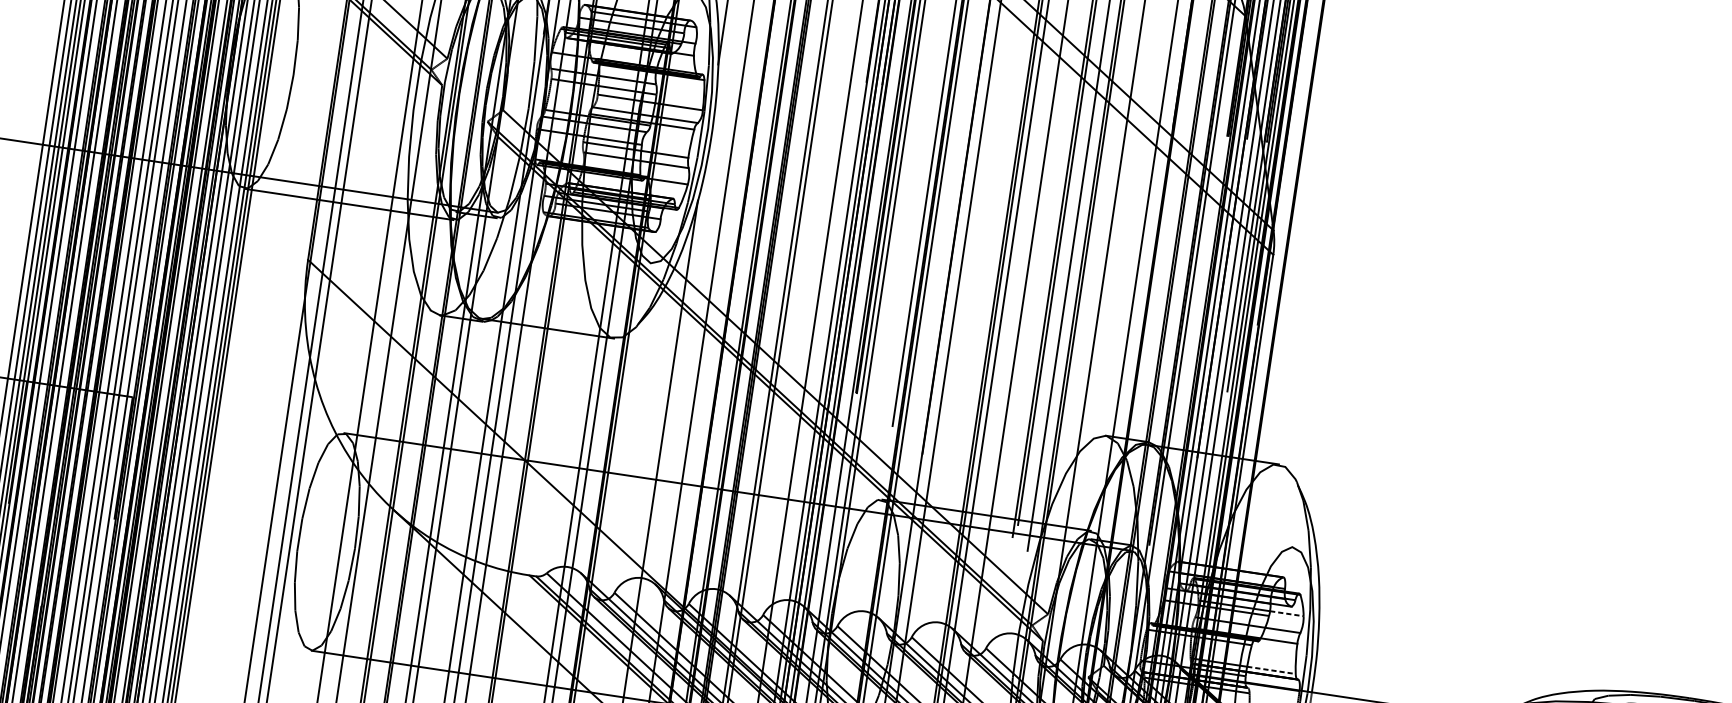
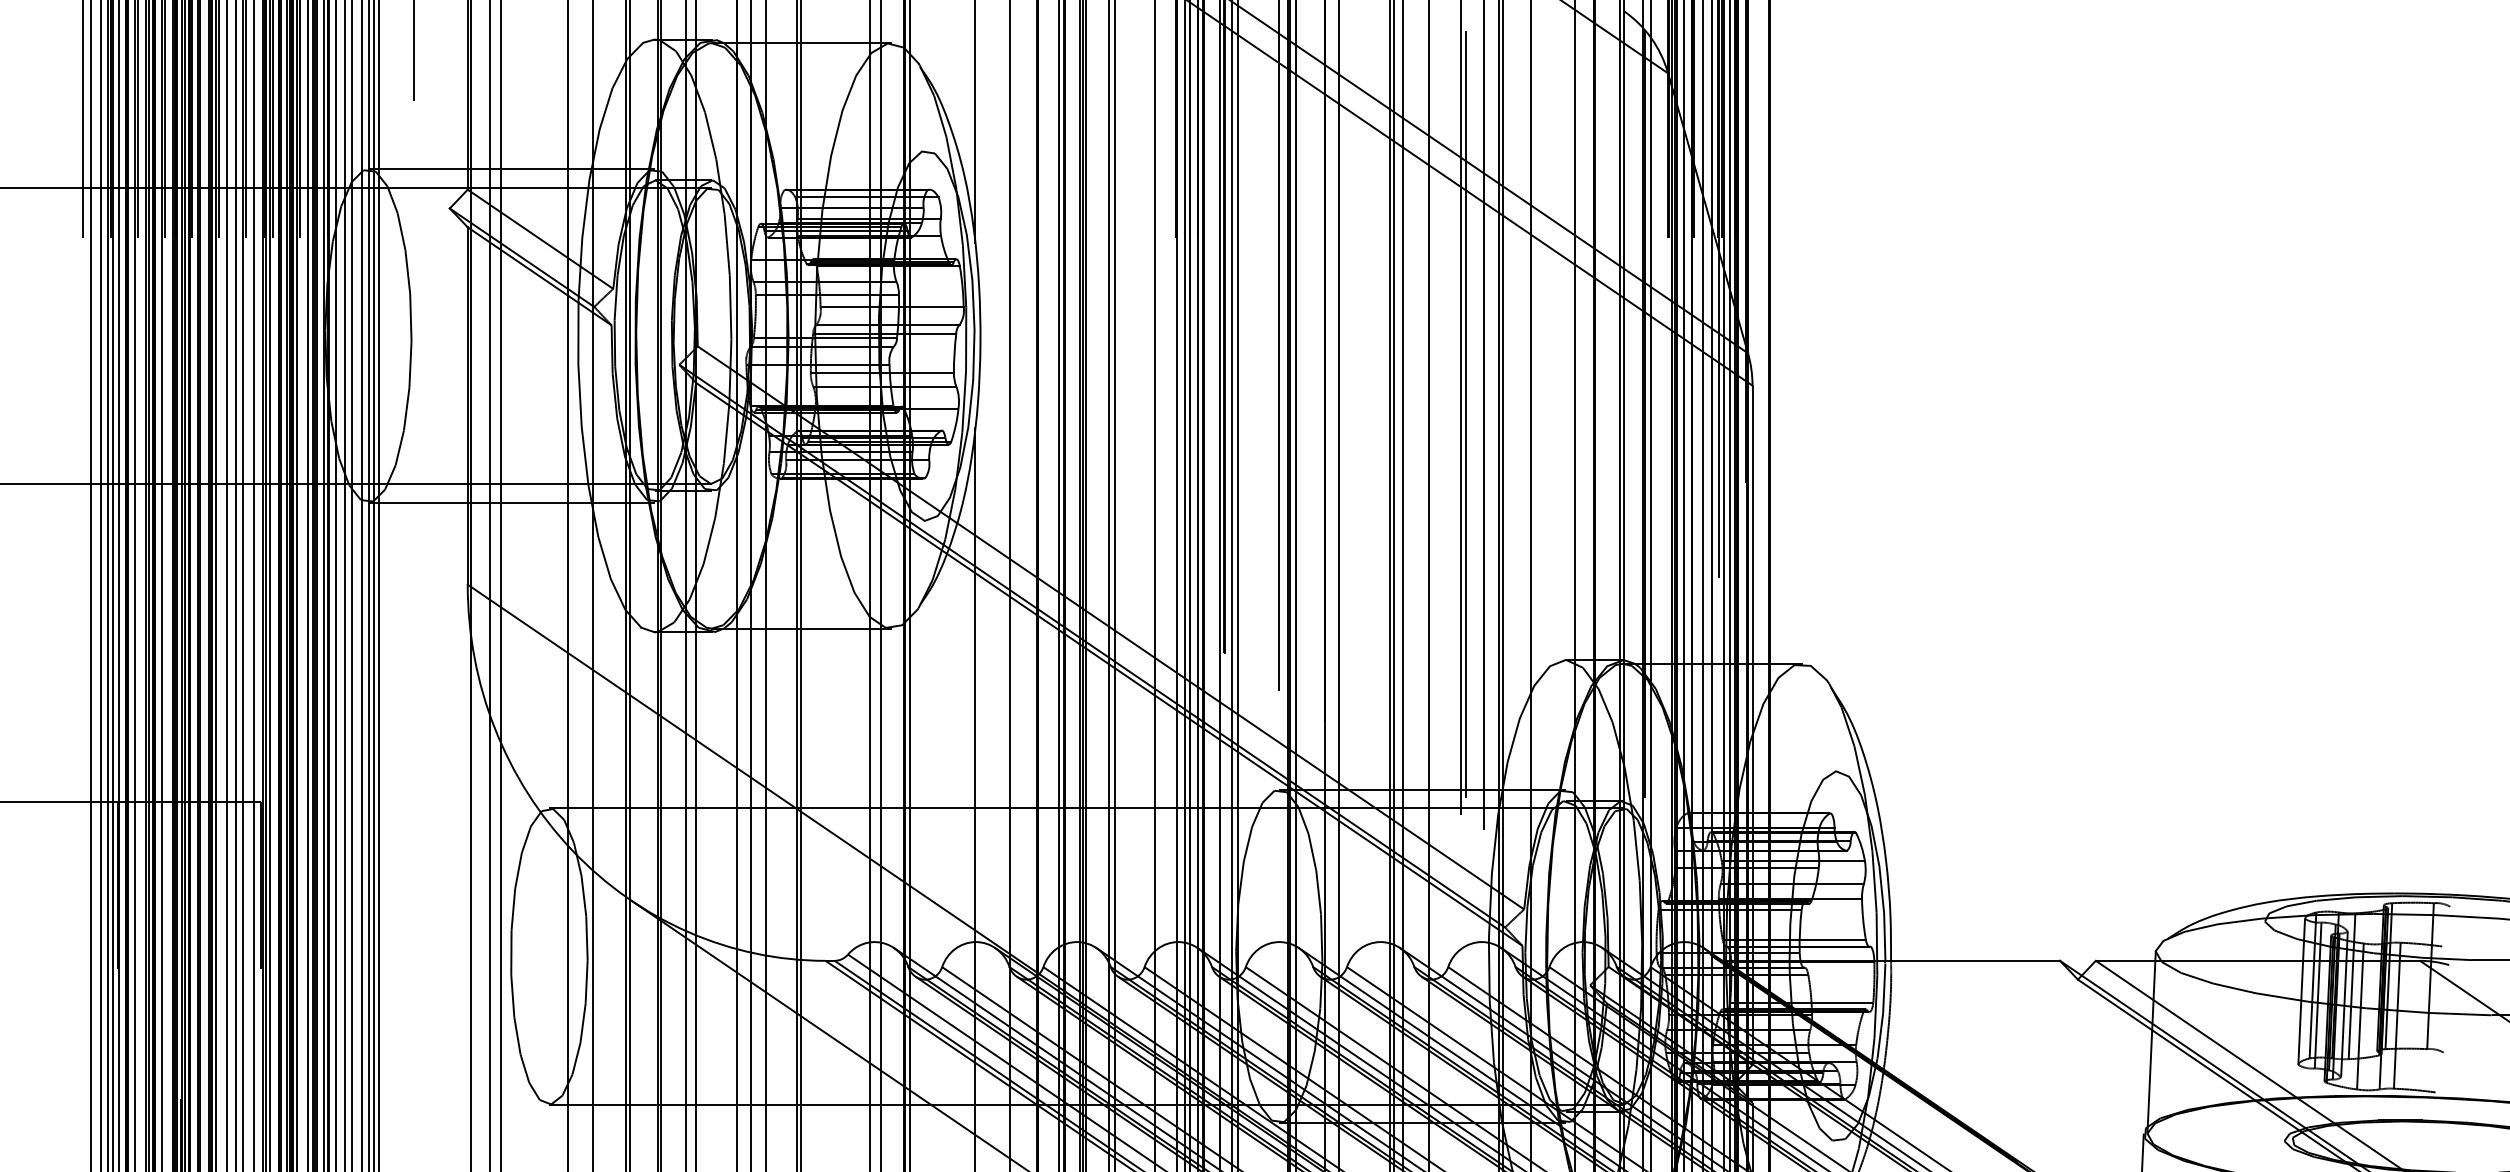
line: (1287, 614) -> (1842, 861), dashed -> solid
line: (1271, 670) -> (1833, 939), dashed -> solid

